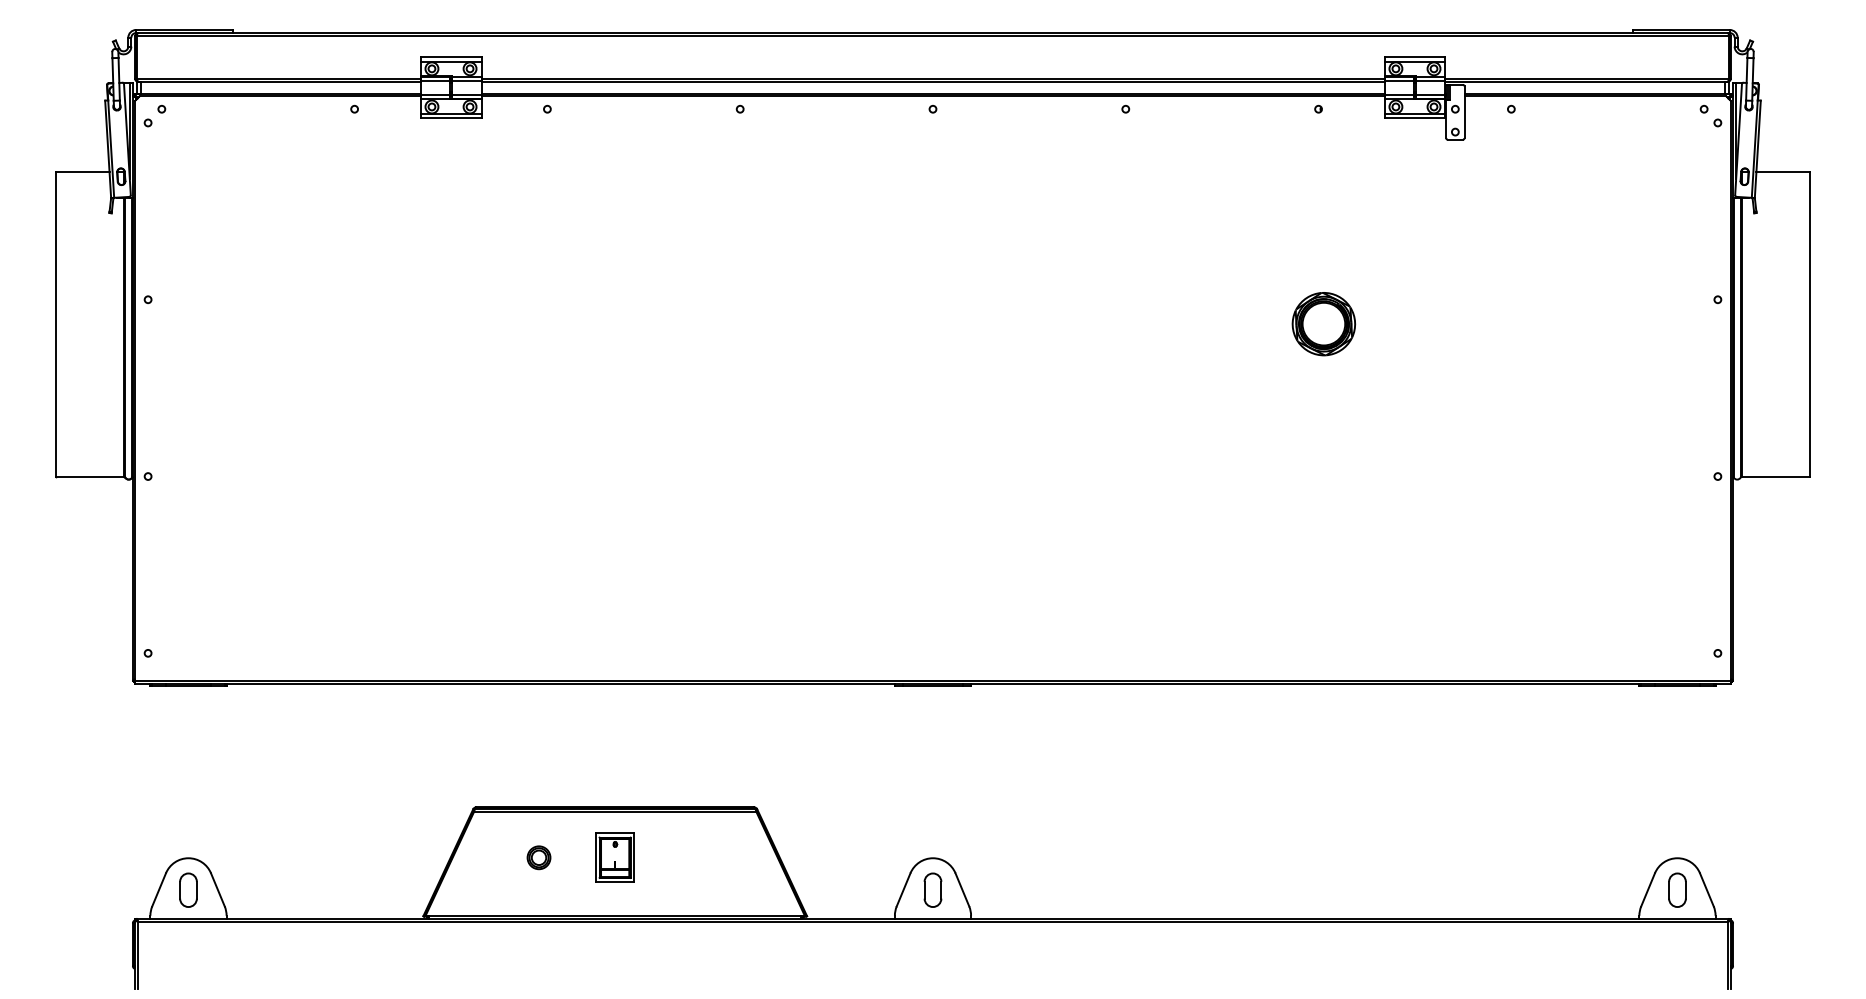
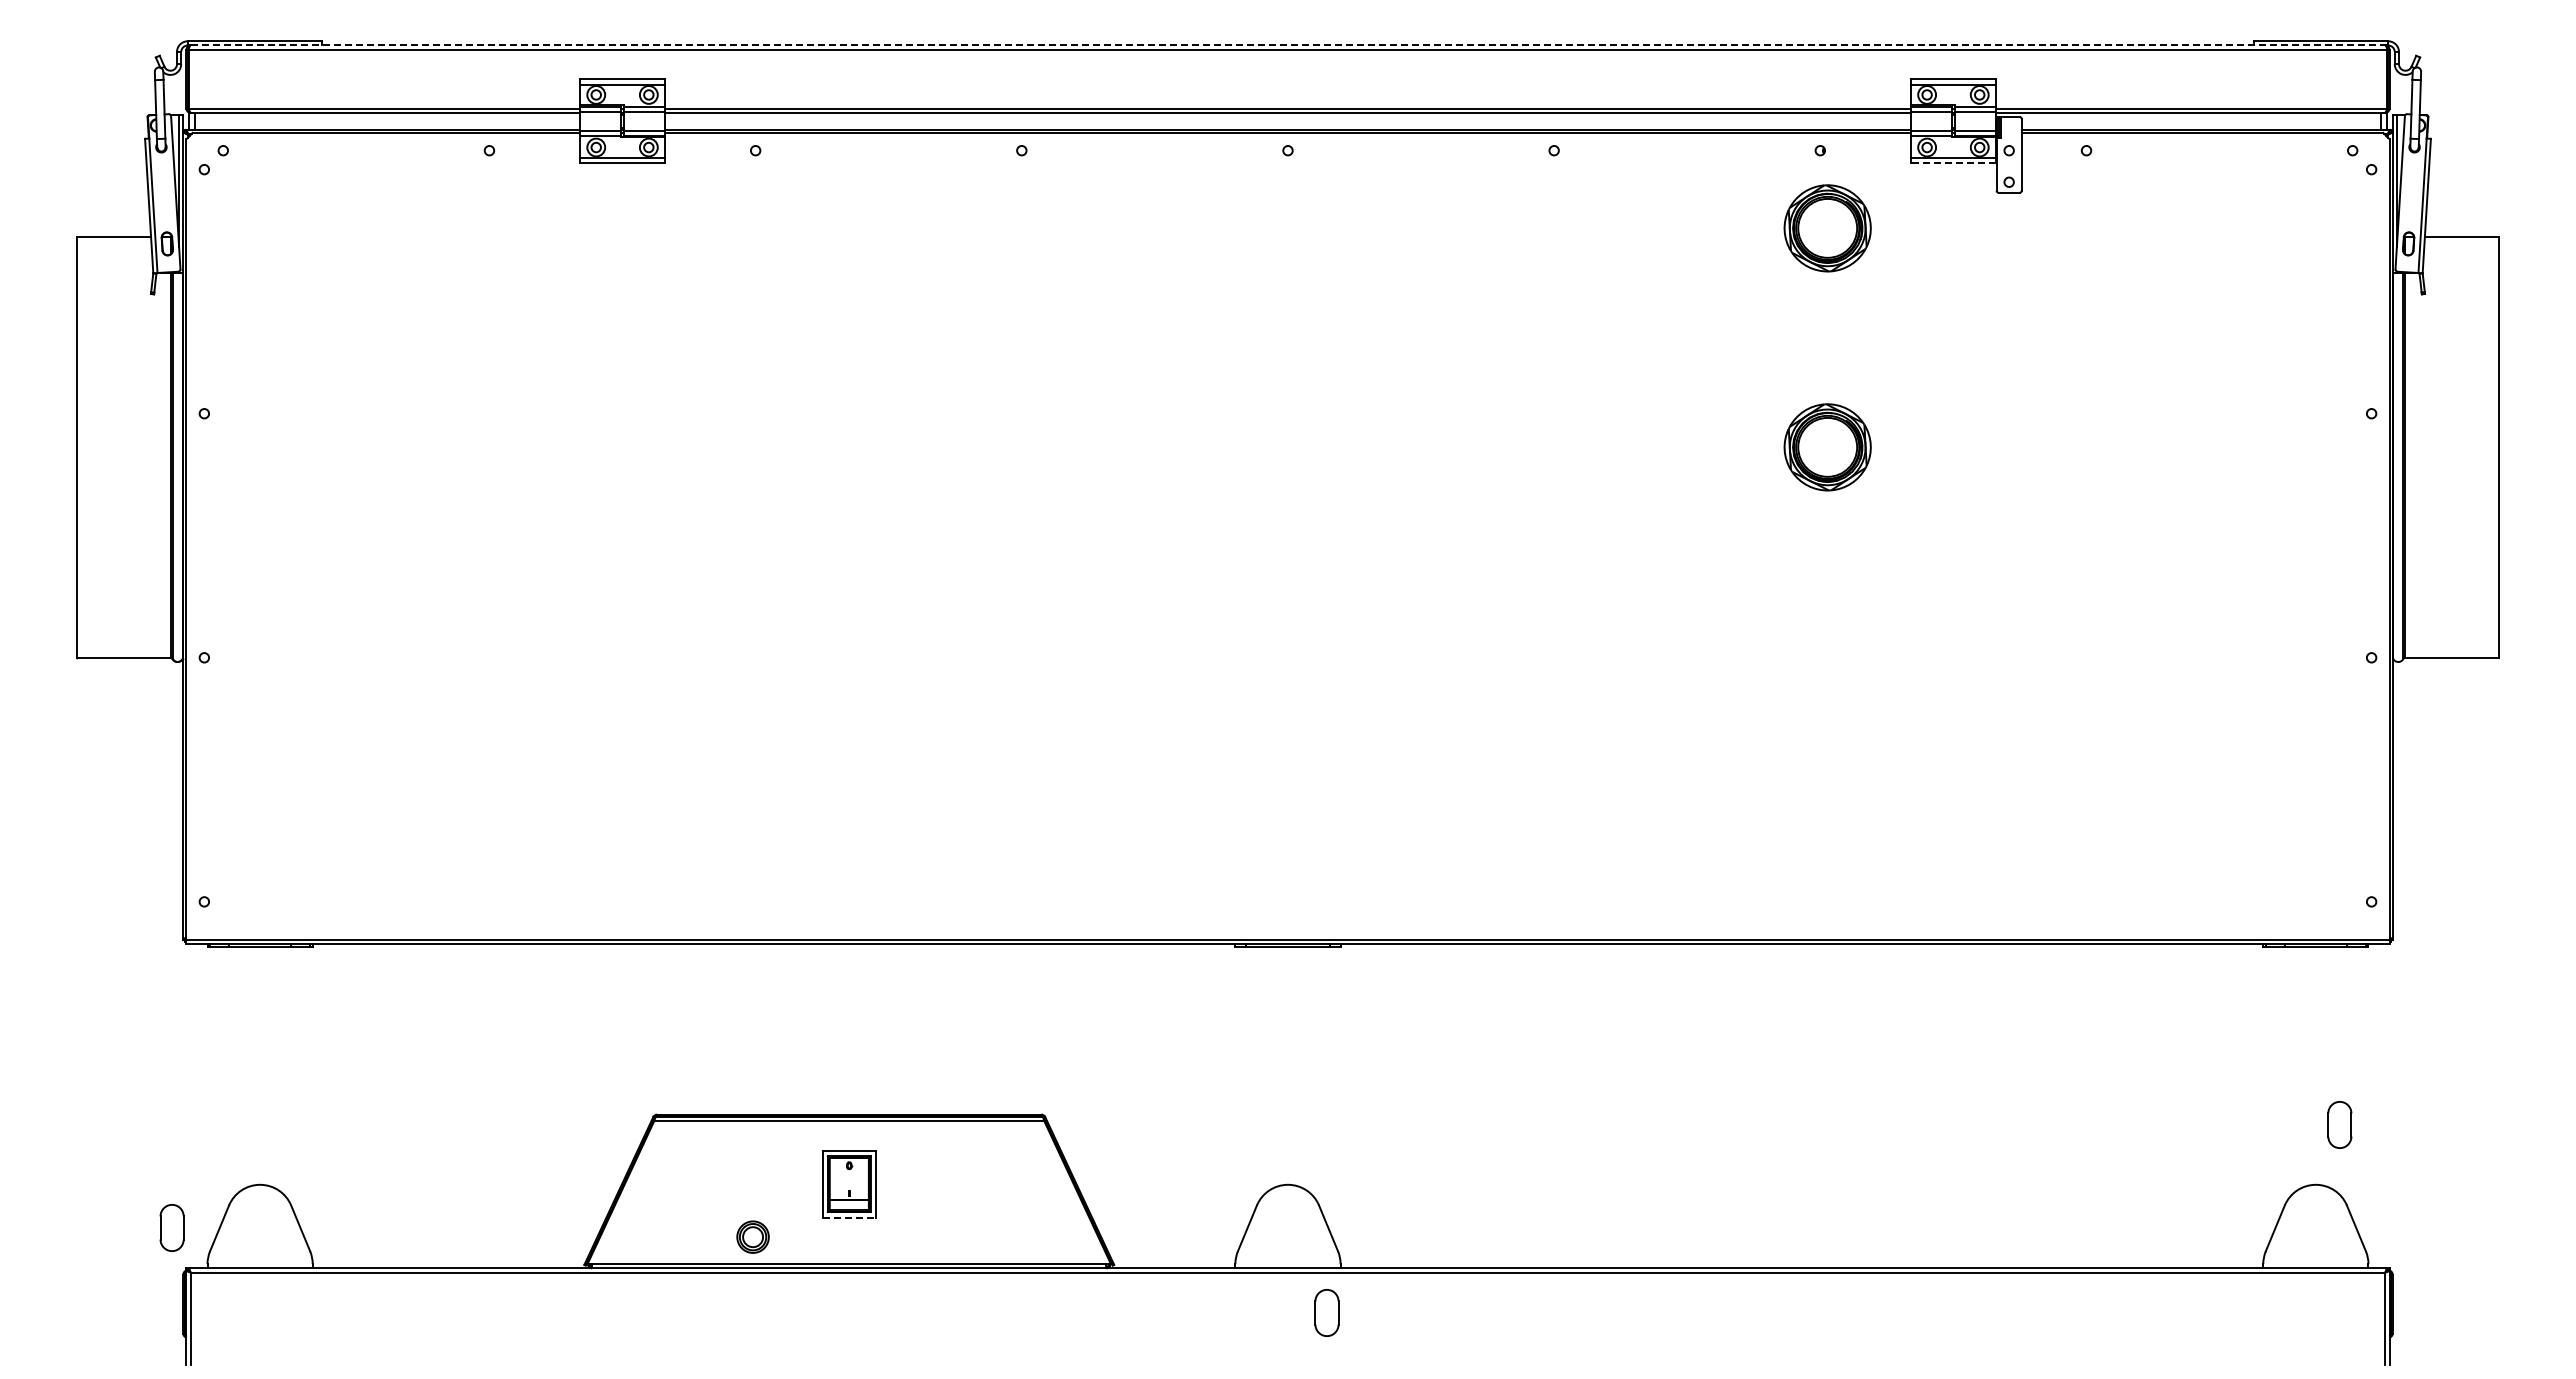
line: (933, 33) -> (1288, 45), solid -> dashed
line: (1414, 118) -> (1952, 163), solid -> dashed
part: (1323, 165) -> (1827, 228), added
part: (538, 857) -> (752, 1236), moved
line: (615, 881) -> (849, 1217), solid -> dashed
part: (188, 889) -> (171, 1227), moved
part: (932, 889) -> (1326, 1312), moved
part: (1677, 889) -> (2339, 1124), moved

